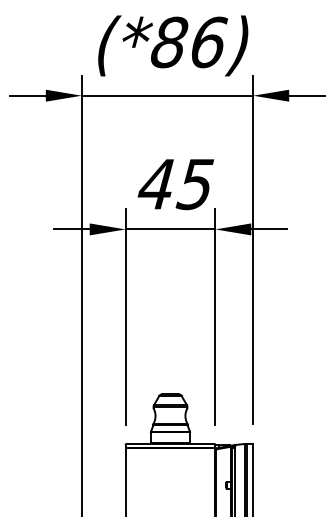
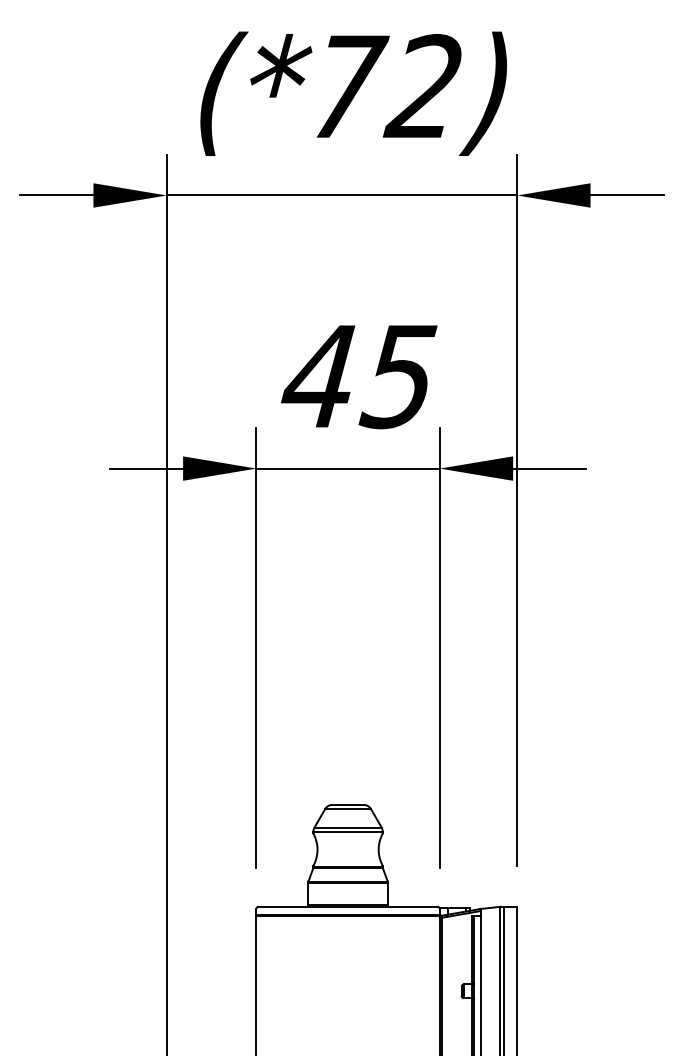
text: (189, 42) -> (386, 86), (*86) -> (*72)

